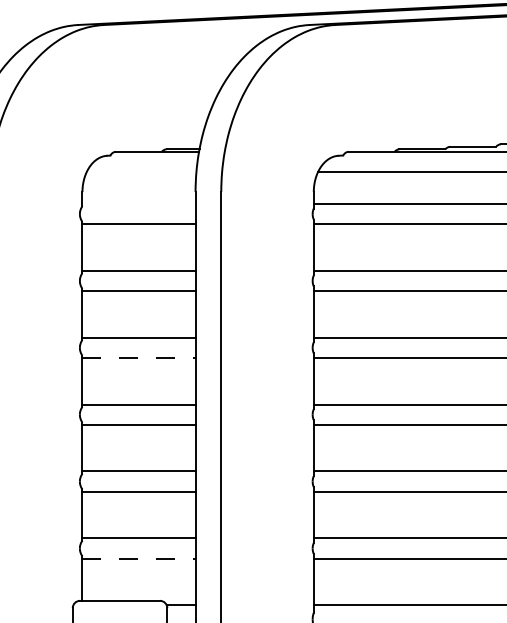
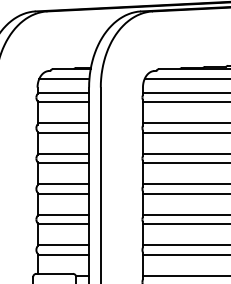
line: (141, 172) -> (64, 78), added
line: (139, 202) -> (63, 92), added
line: (139, 358) -> (63, 163), dashed -> solid
line: (139, 558) -> (63, 254), dashed -> solid

